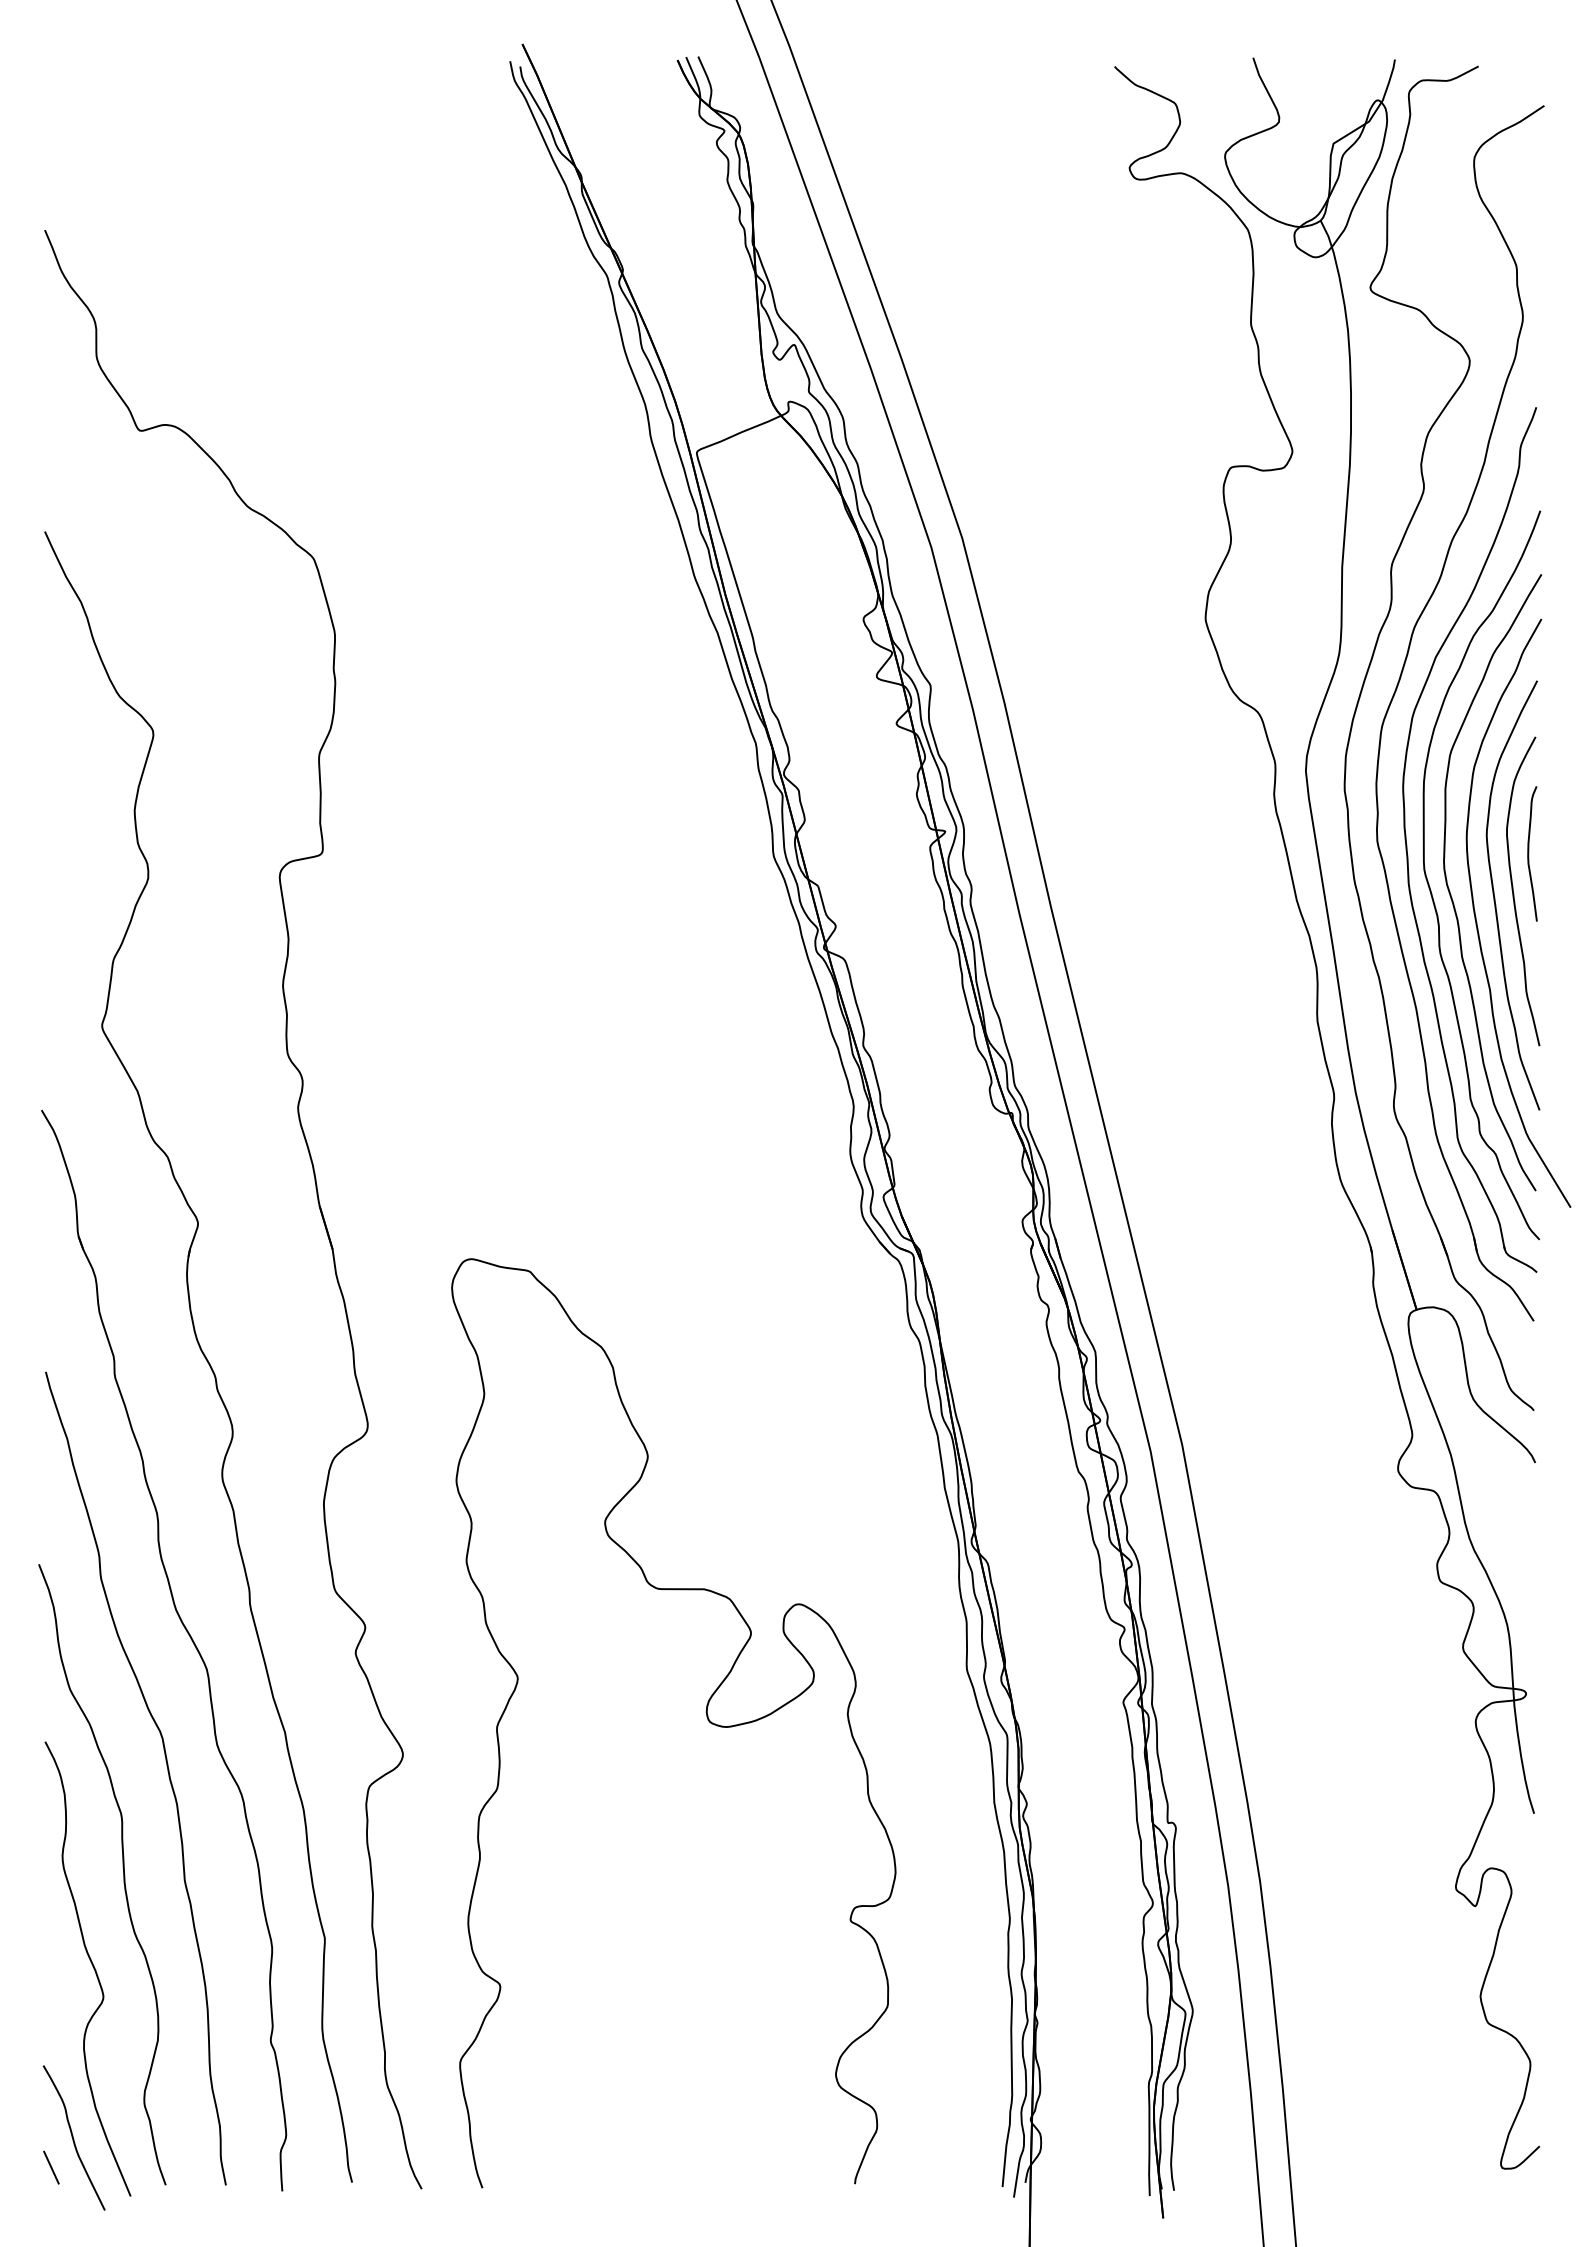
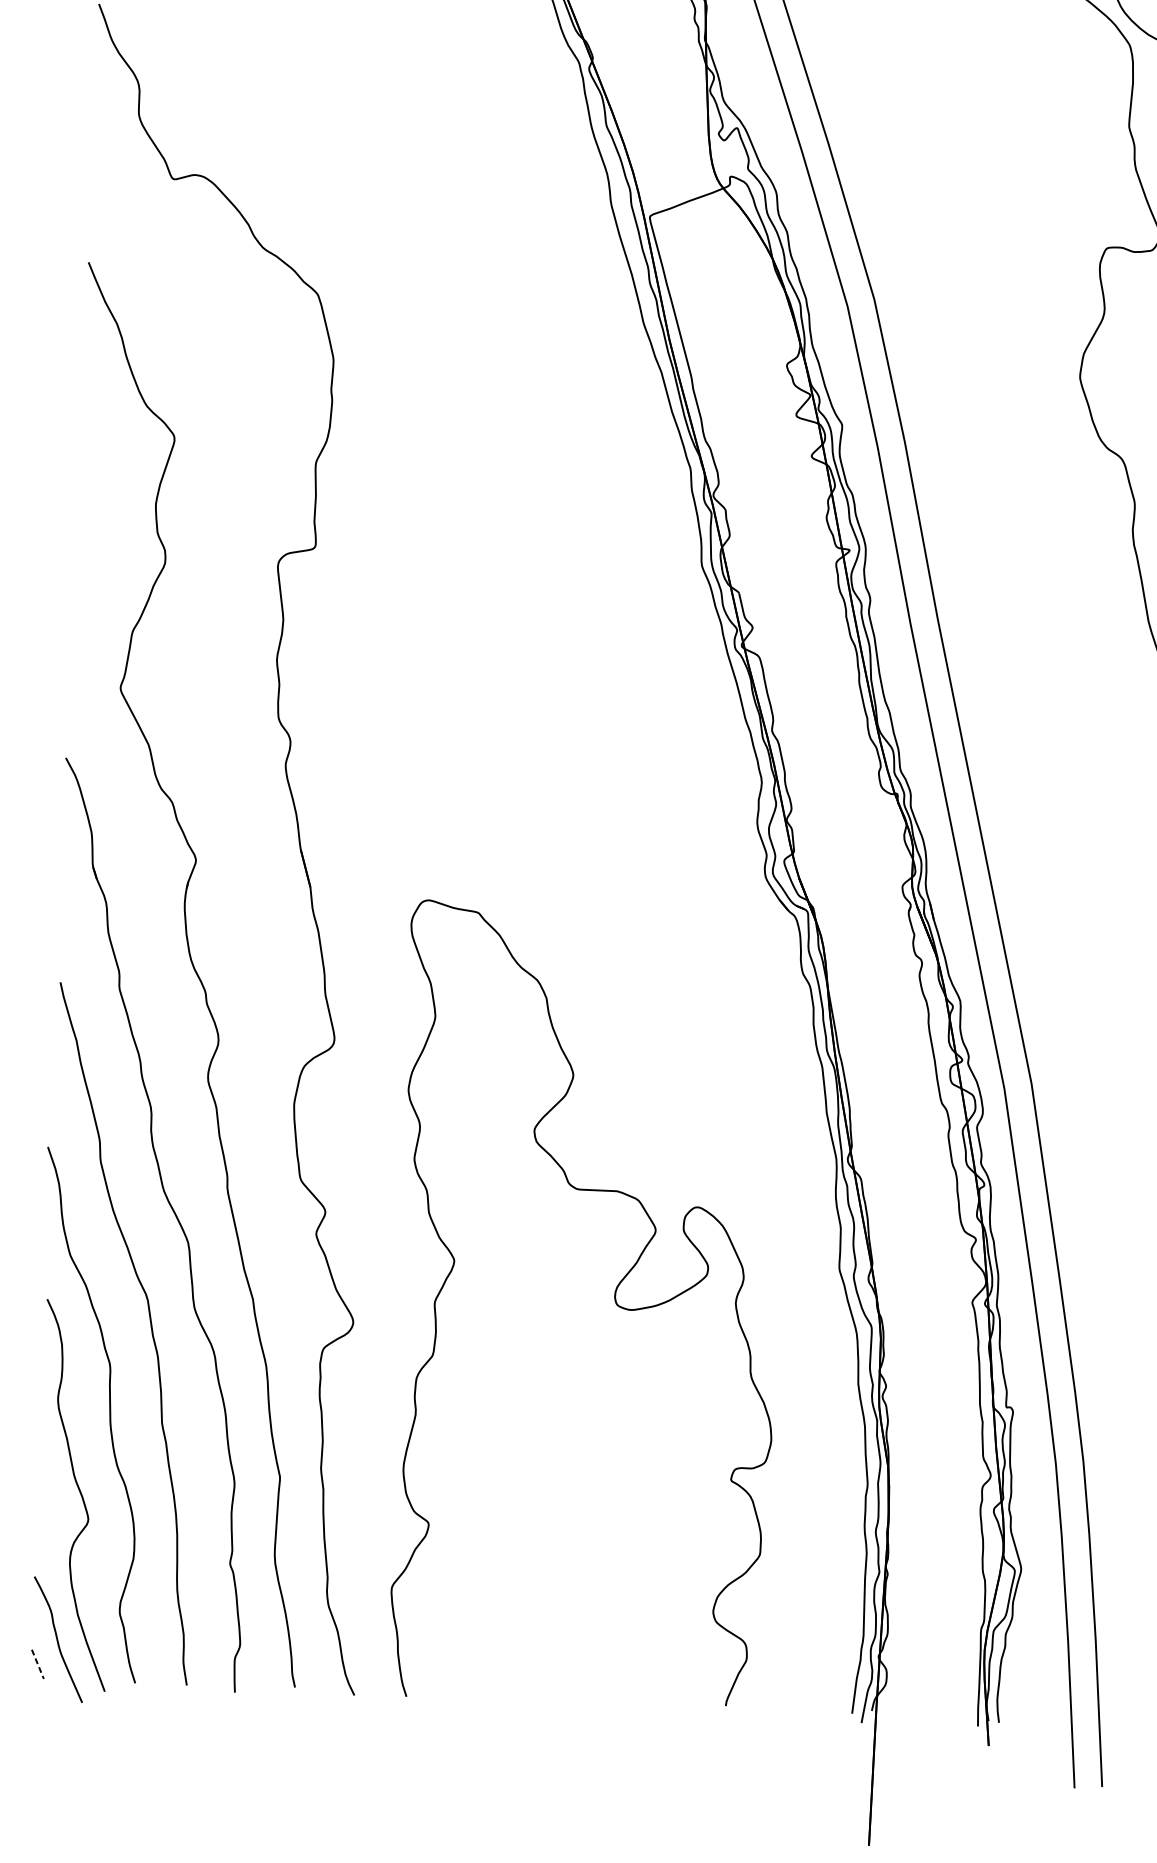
line: (51, 2168) -> (37, 1665), solid -> dashed

